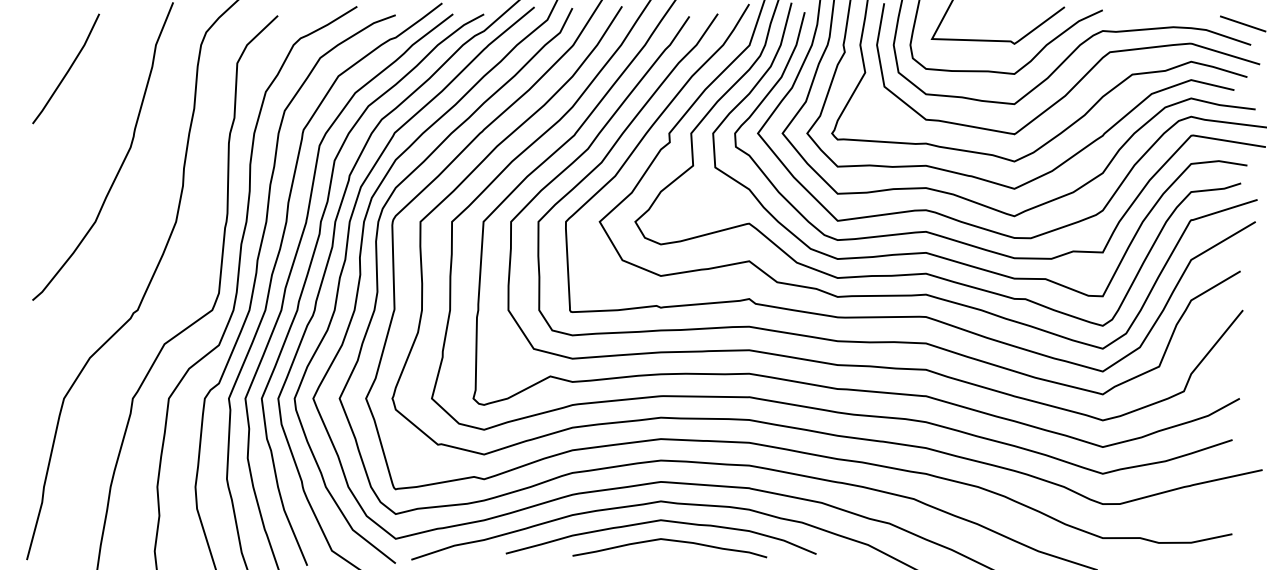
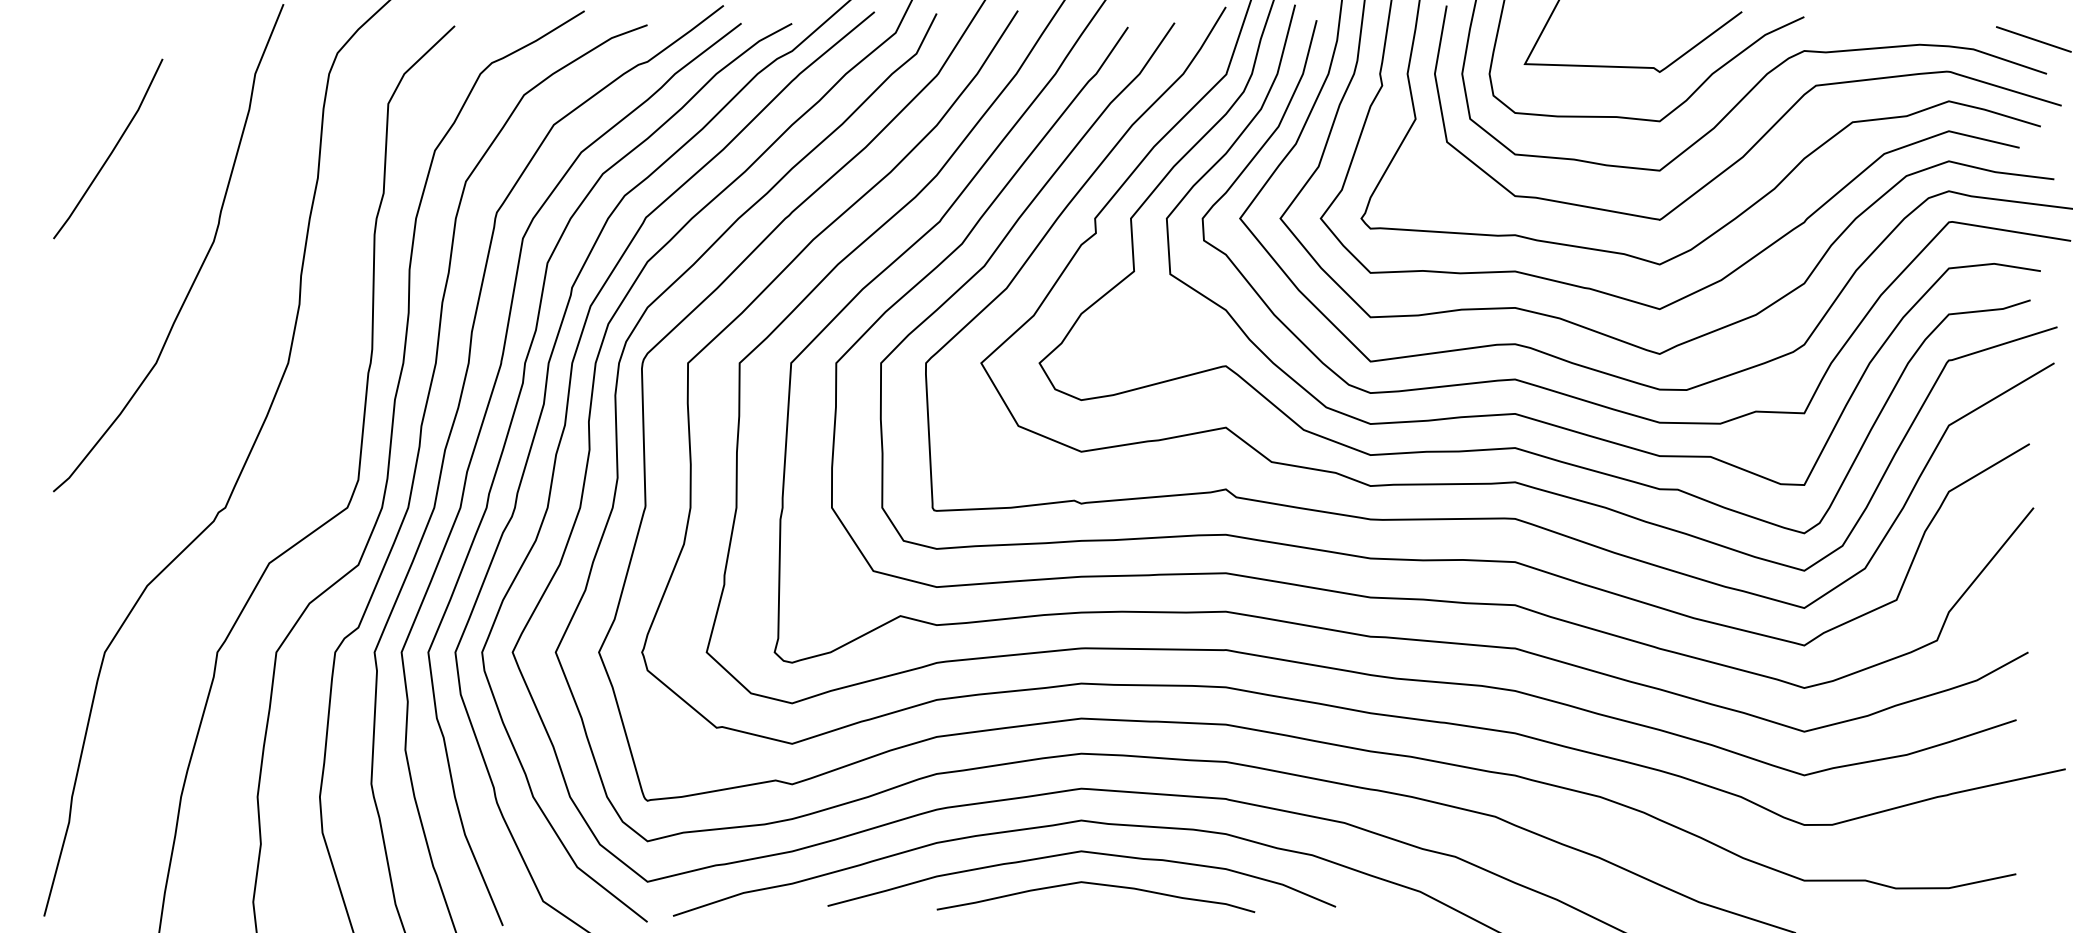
line: (67, 70) -> (110, 151), moved

